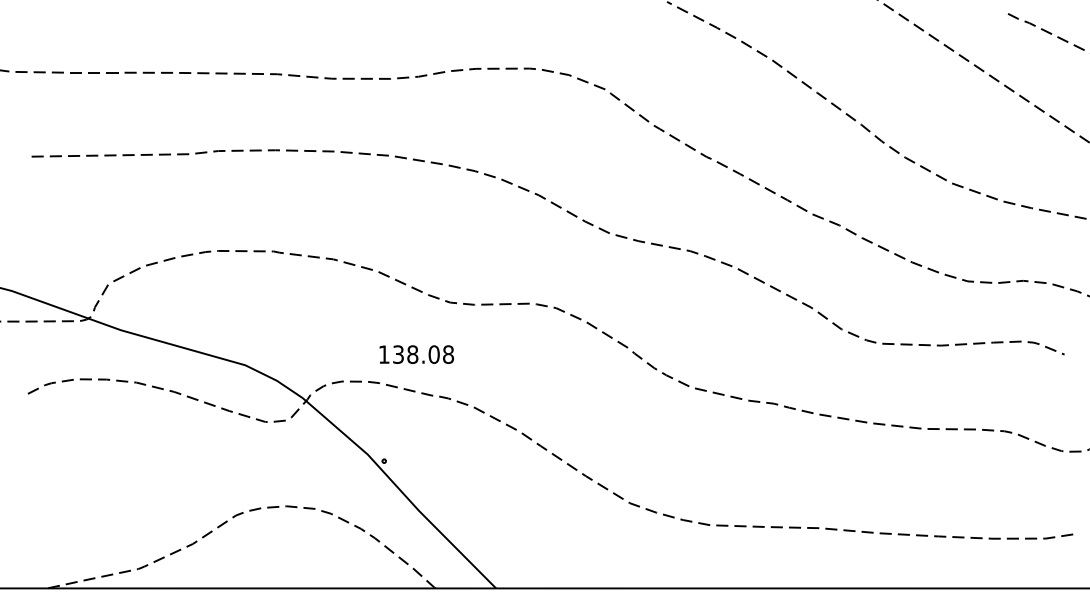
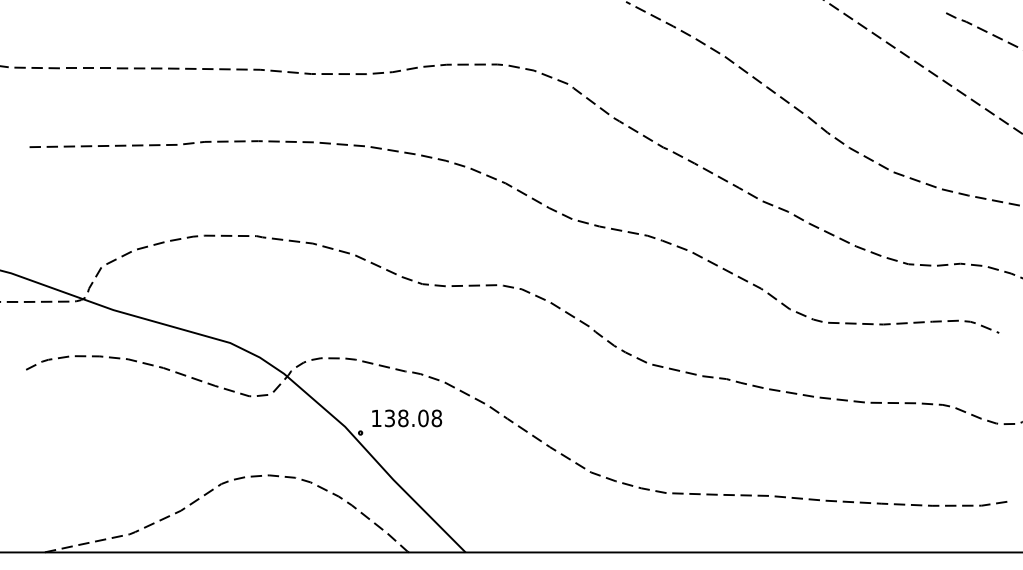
text: (416, 354) -> (406, 418), moved

